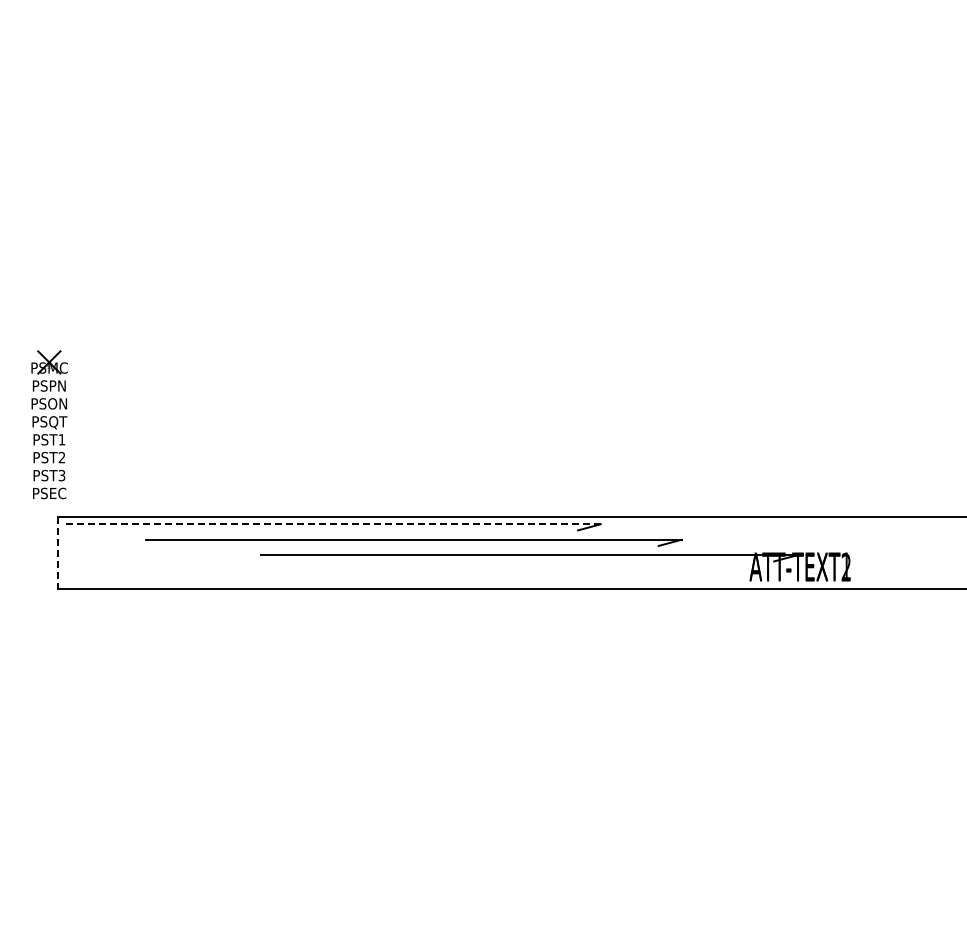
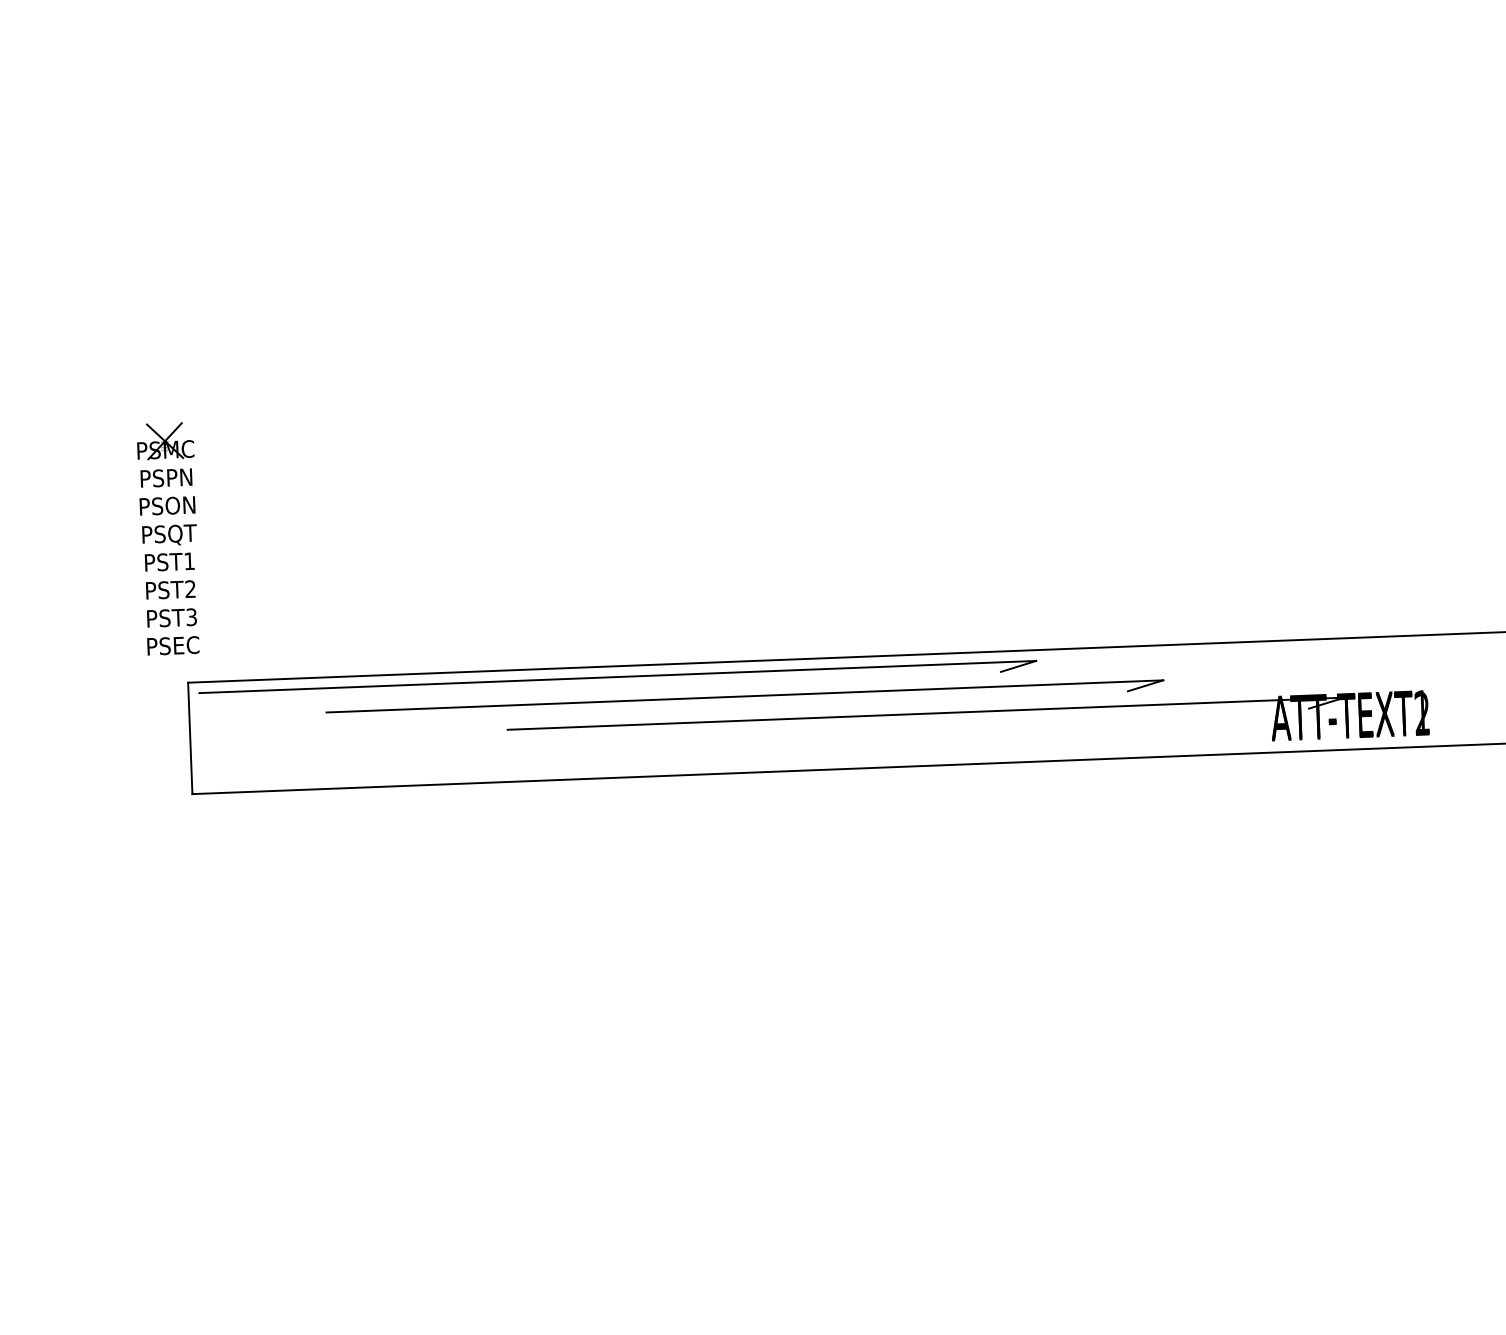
line: (332, 524) -> (617, 677), dashed -> solid
line: (58, 553) -> (190, 739), dashed -> solid

